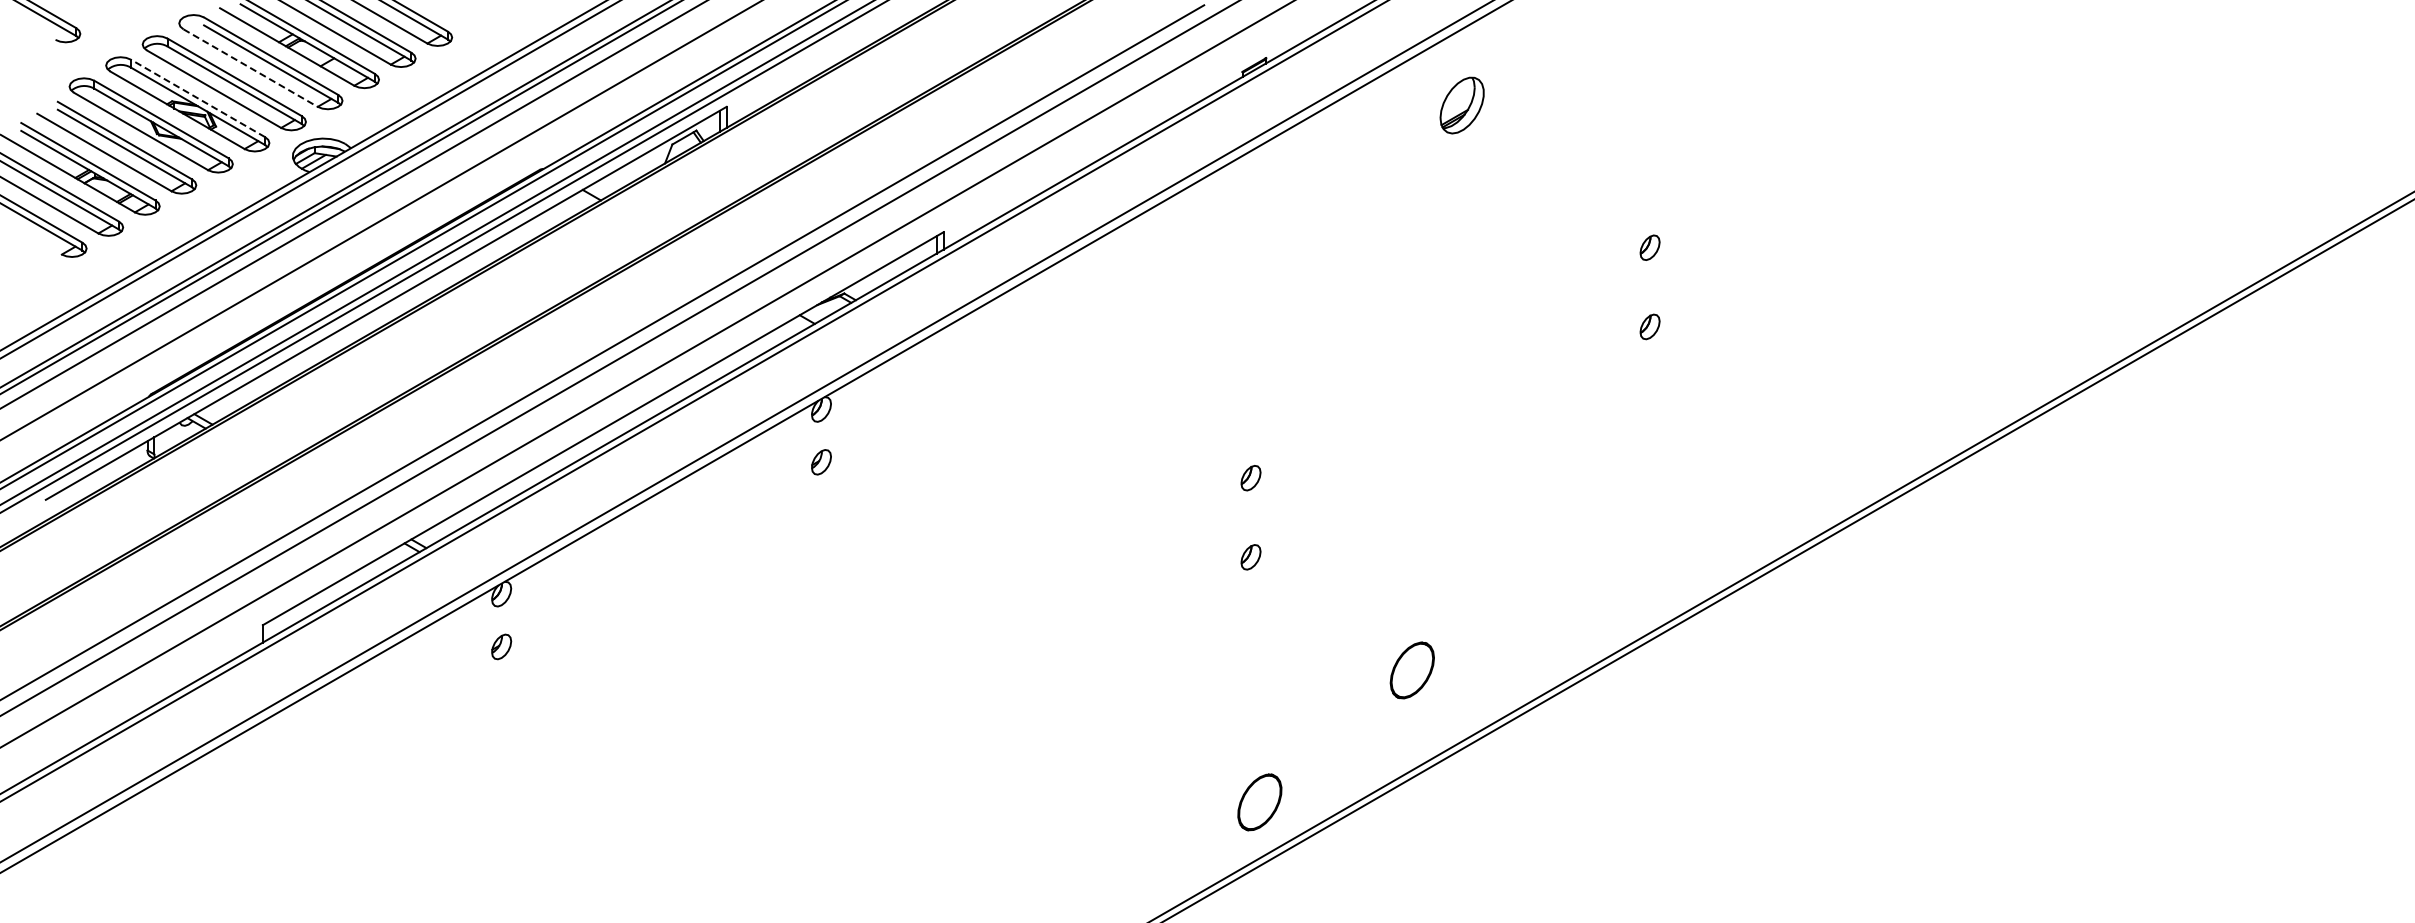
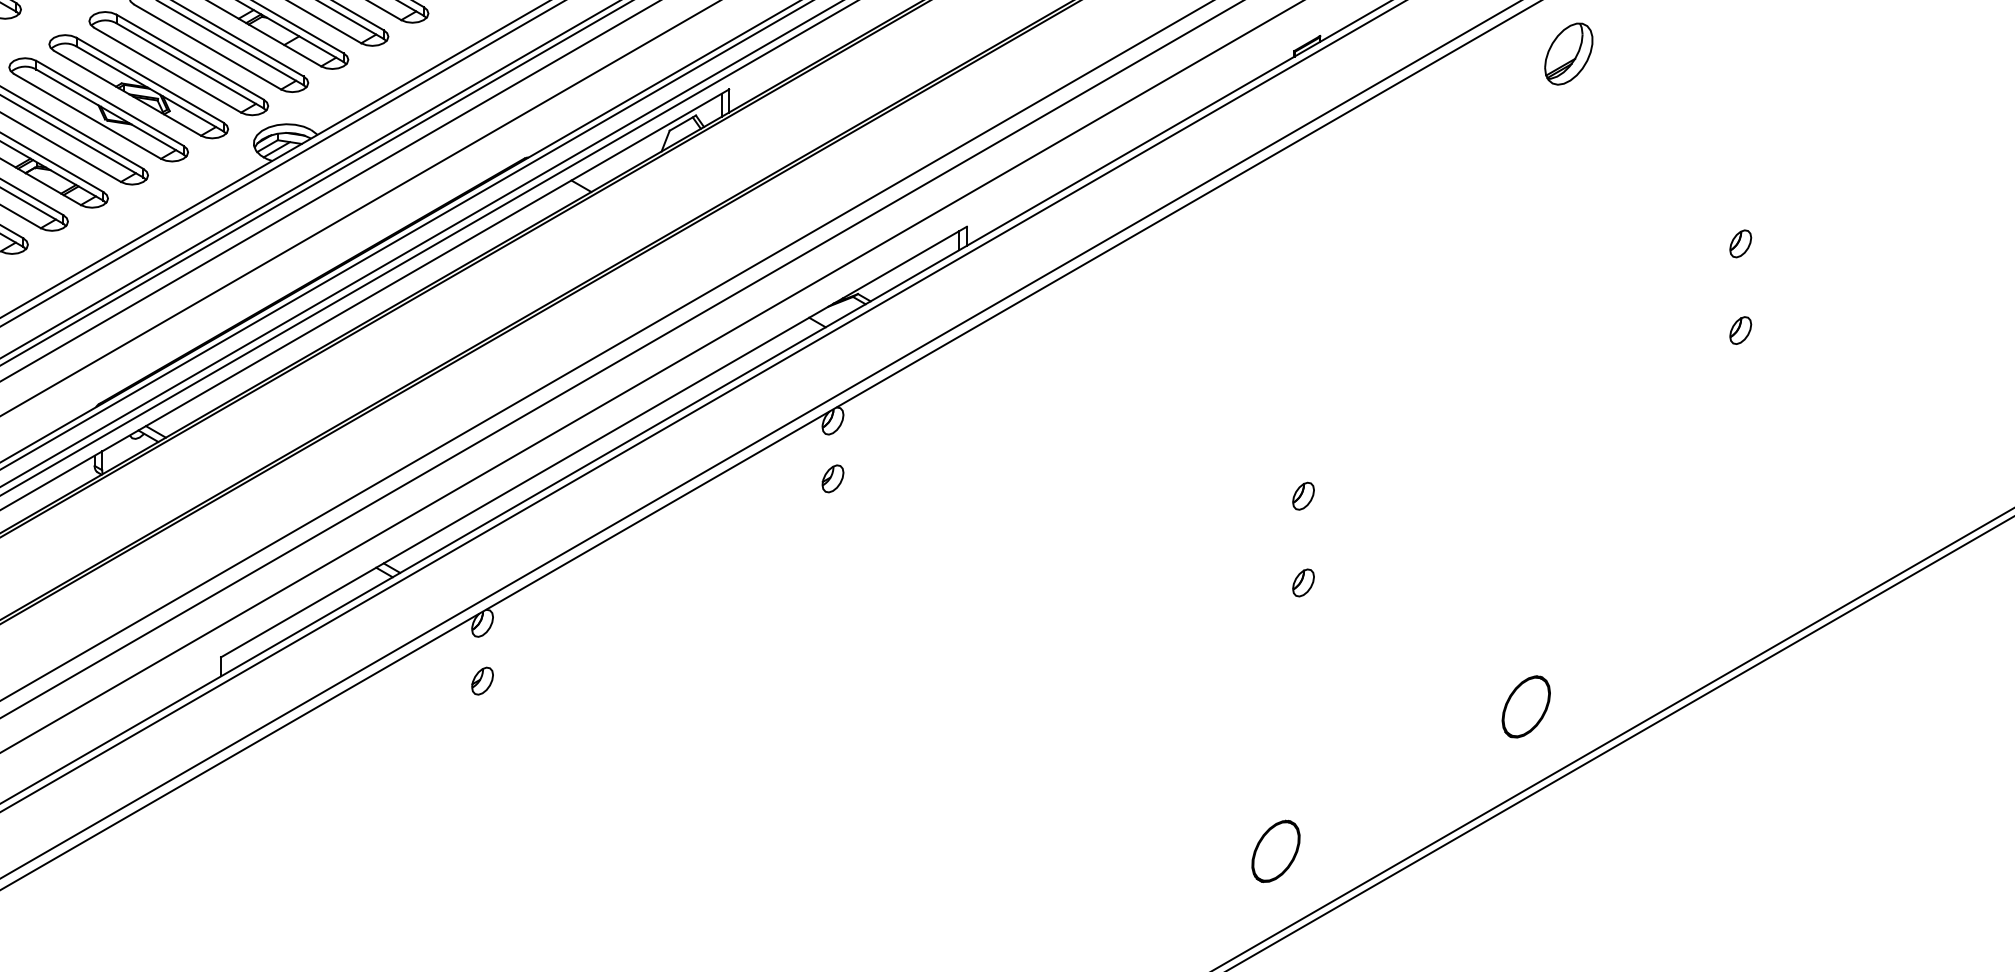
line: (251, 68) -> (208, 47), dashed -> solid
line: (197, 98) -> (149, 80), dashed -> solid
part: (1461, 105) -> (1568, 54), moved
part: (1411, 670) -> (1525, 706), moved
part: (1259, 802) -> (1275, 851), moved

